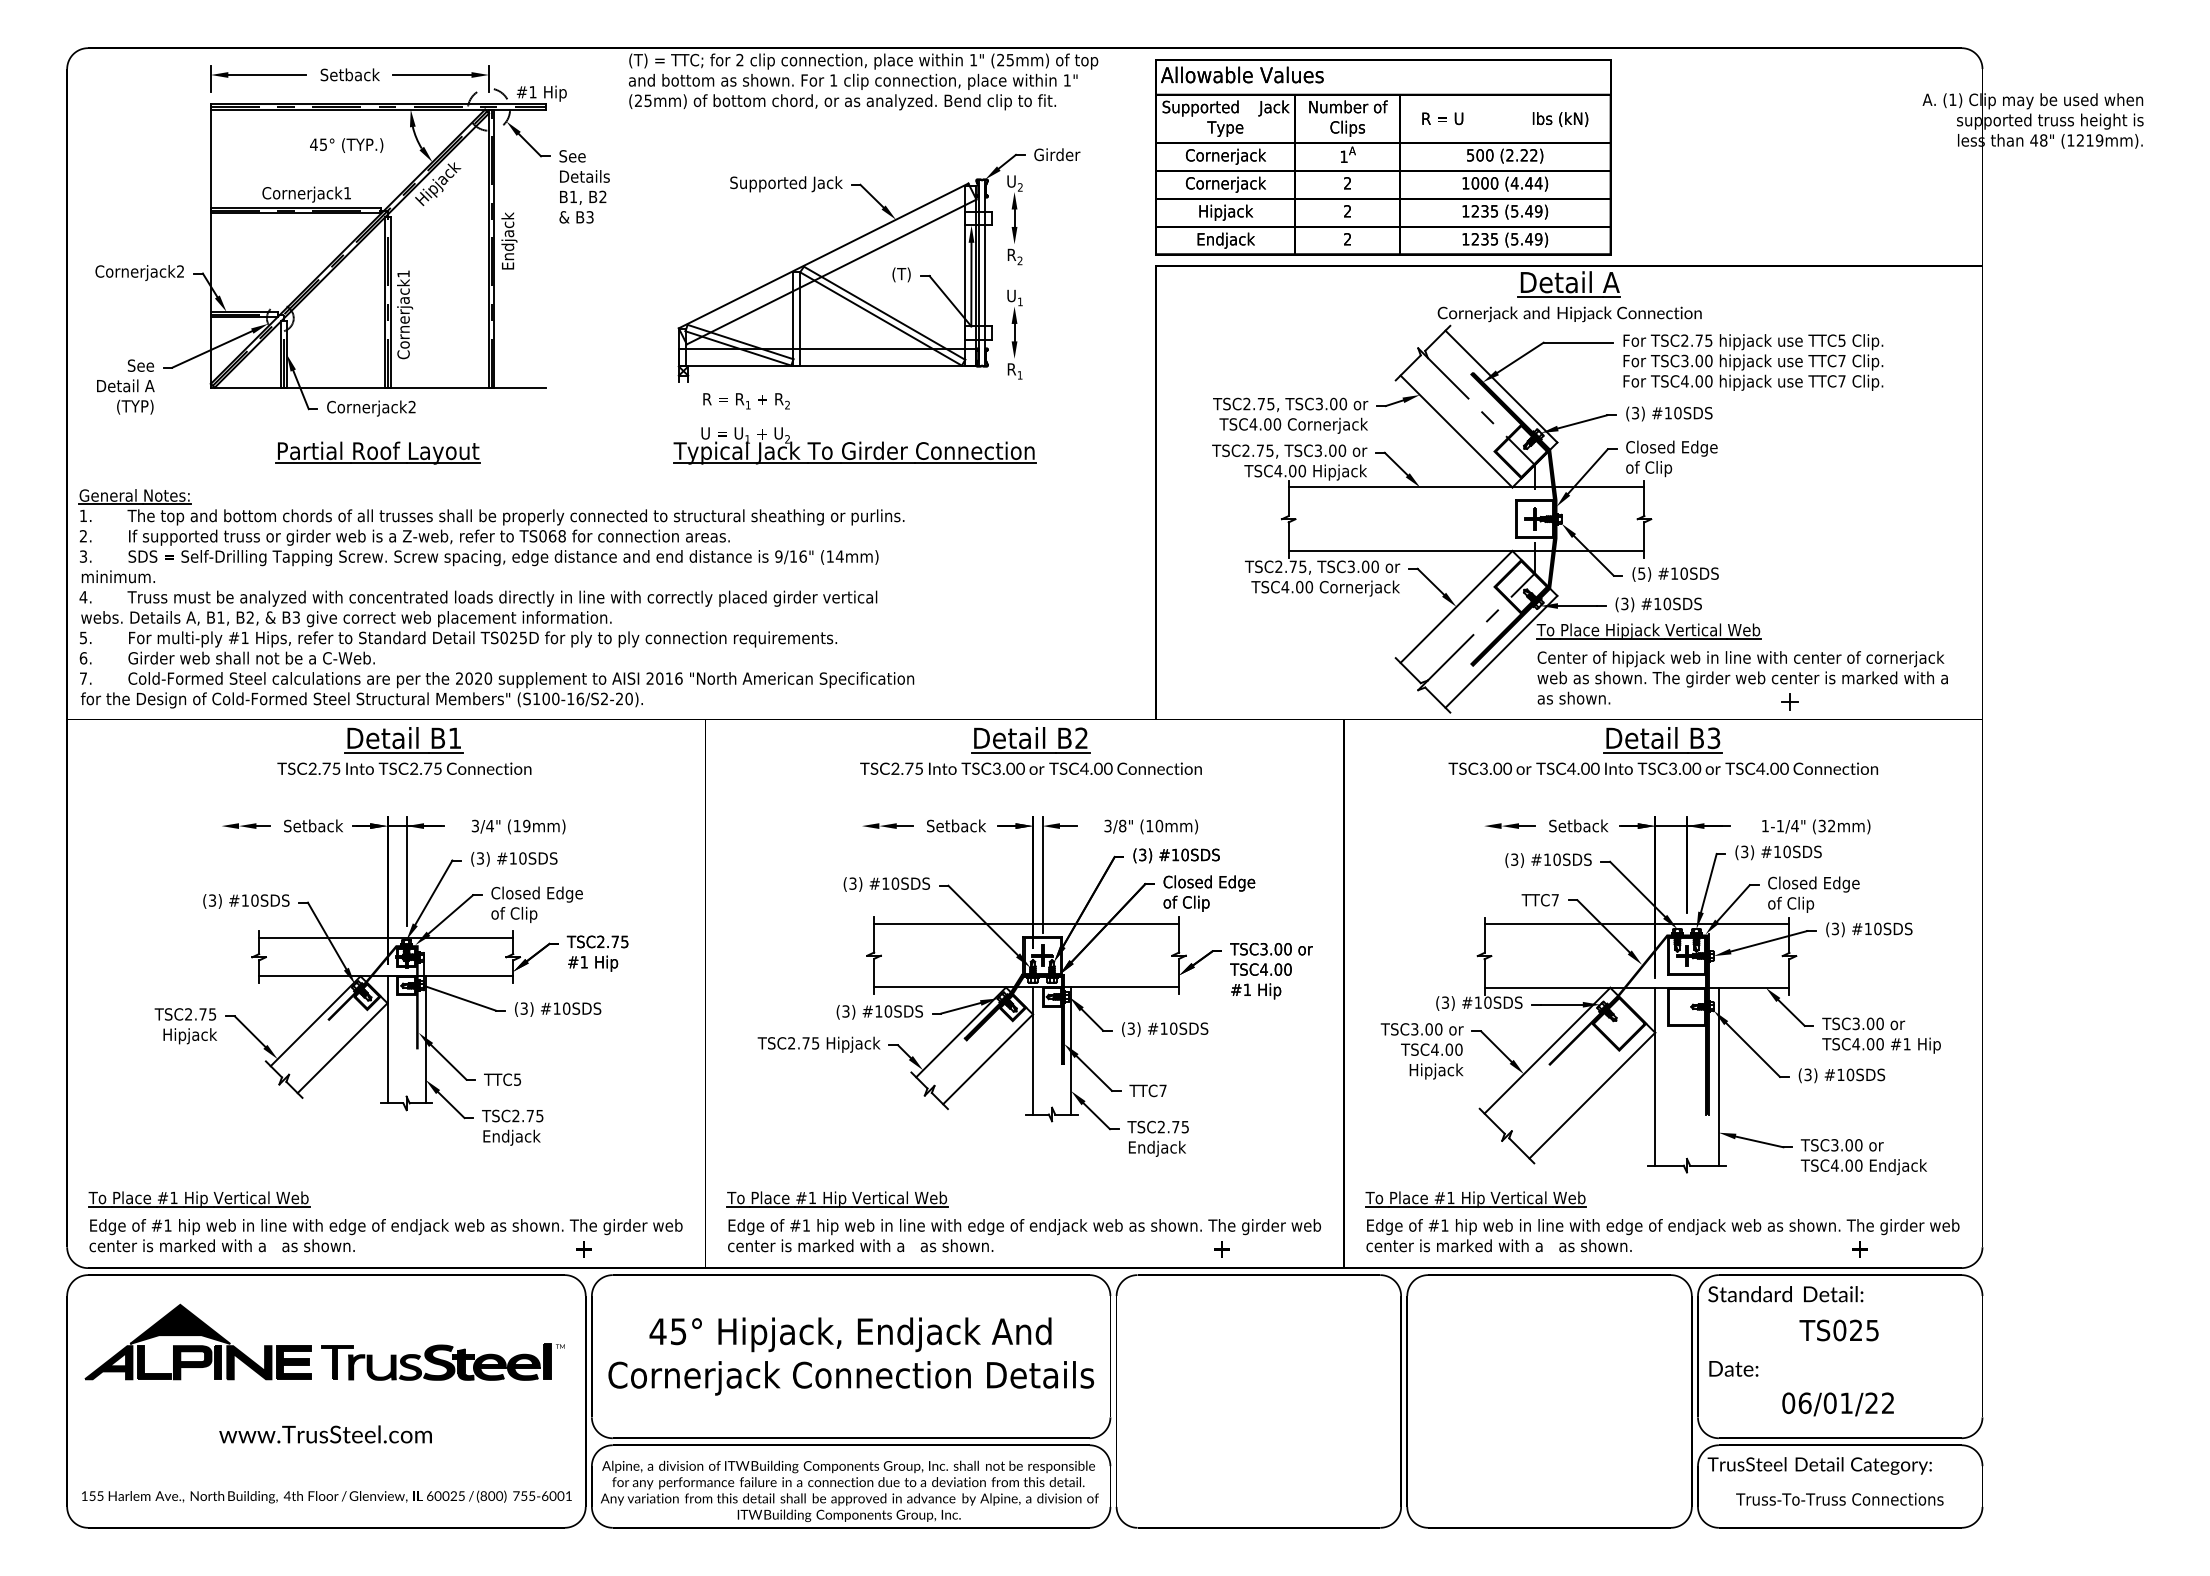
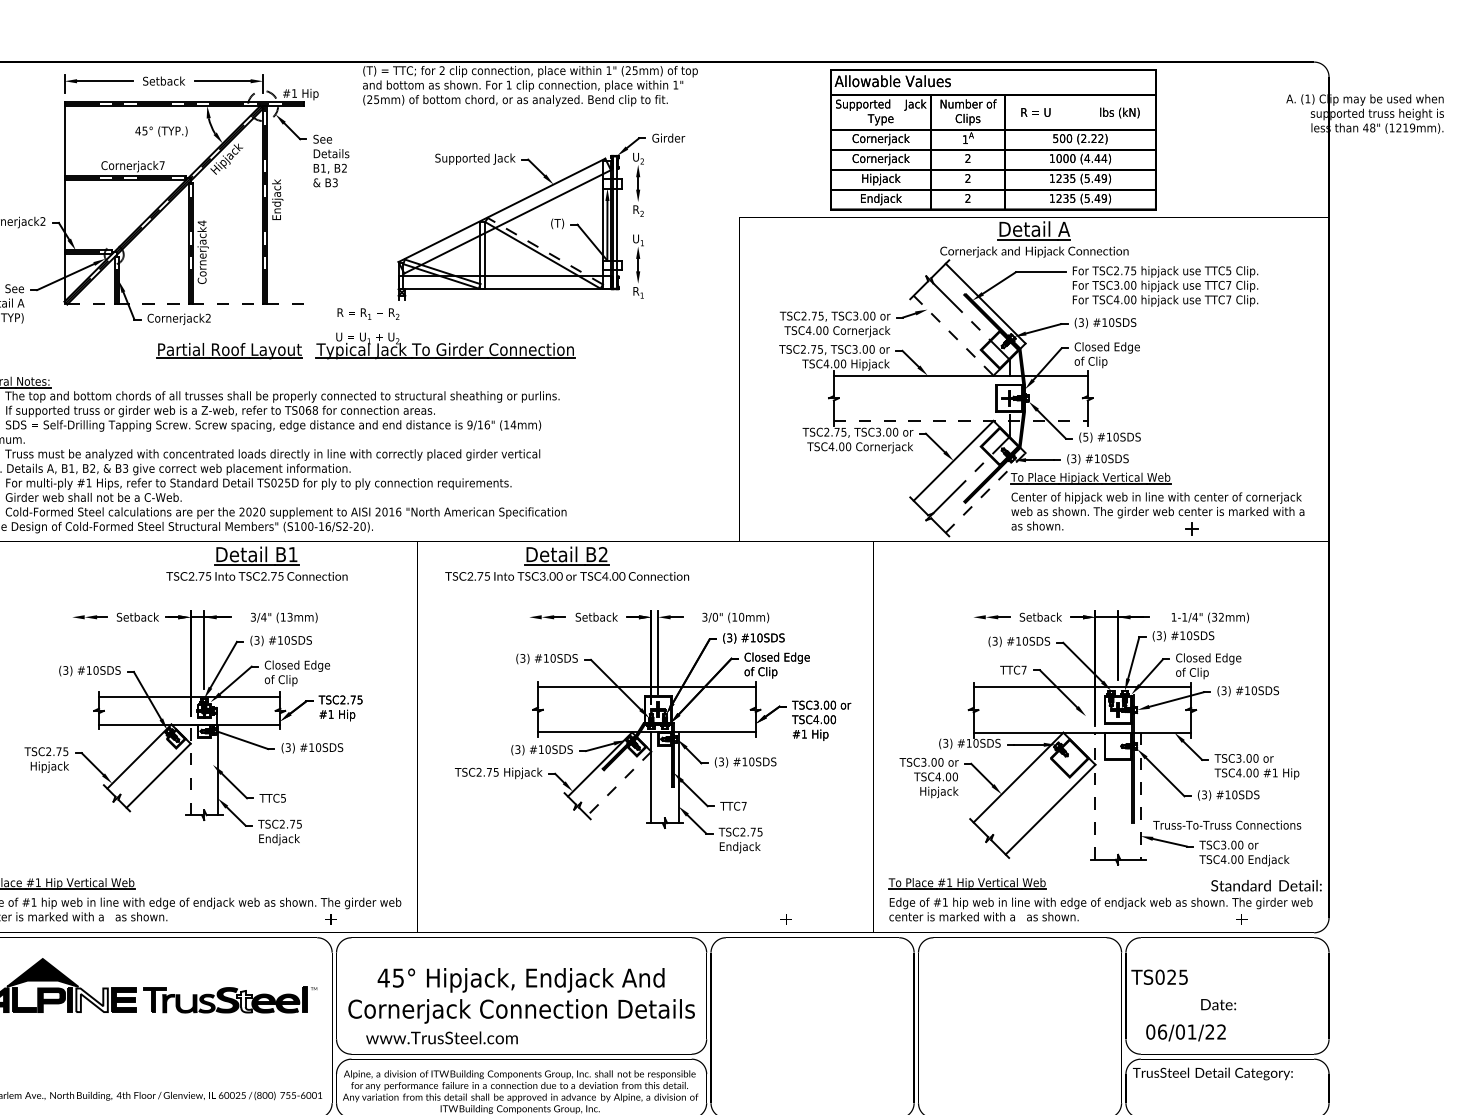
part: (1383, 157) -> (993, 140), moved
text: (347, 193) -> (162, 165), Cornerjack1 -> Cornerjack7
text: (403, 273) -> (202, 222), Cornerjack1 -> Cornerjack4
line: (884, 313) -> (545, 251), solid -> dashed
line: (378, 387) -> (184, 304), solid -> dashed
line: (1456, 431) -> (953, 335), solid -> dashed
part: (859, 441) -> (449, 342), moved
part: (377, 452) -> (229, 350), moved
line: (1466, 551) -> (960, 421), solid -> dashed
line: (1501, 651) -> (985, 492), solid -> dashed
part: (404, 750) -> (257, 563), moved
part: (1030, 750) -> (566, 563), moved
part: (1662, 750) -> (1100, 563), removed
text: (526, 825) -> (289, 616), (19mm) -> (13mm)
text: (1122, 826) -> (715, 617), 3/8" -> 3/0"
fill: (372, 997) -> (179, 739), removed
fill: (1628, 1024) -> (1076, 758), removed
line: (387, 1039) -> (190, 769), solid -> dashed
line: (988, 1059) -> (619, 783), solid -> dashed
line: (1655, 1076) -> (1095, 796), solid -> dashed
line: (1718, 1076) -> (1140, 796), solid -> dashed
part: (1023, 1221) -> (644, 899), removed
text: (1785, 1294) -> (1266, 885), moved
text: (1838, 1330) -> (1159, 977), moved
fill: (249, 1362) -> (92, 1000), removed
fill: (462, 1364) -> (244, 1001), removed
text: (1733, 1368) -> (1218, 1004), moved
text: (1837, 1404) -> (1185, 1032), moved
text: (325, 1434) -> (441, 1037), moved
text: (1839, 1498) -> (1226, 824), moved

